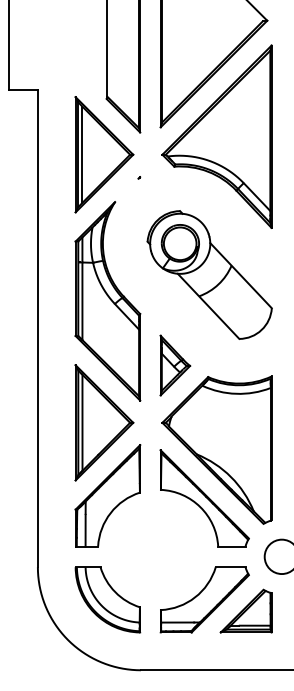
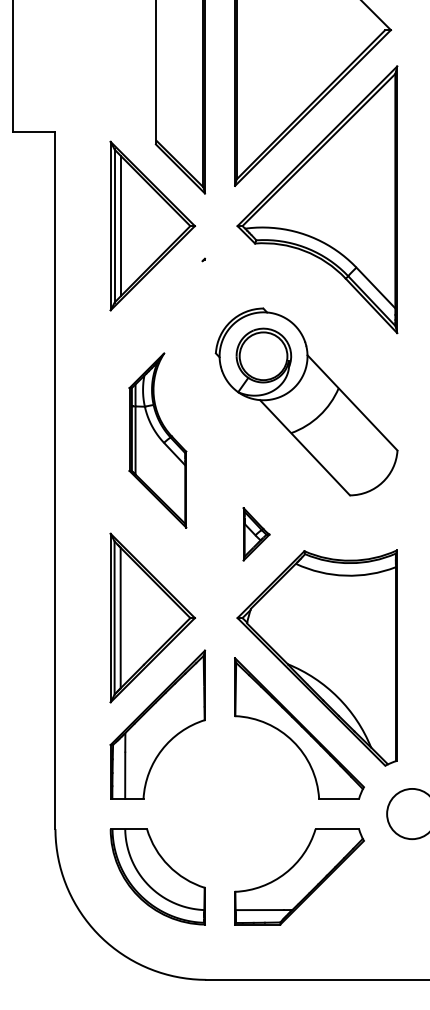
part: (107, 301) -> (157, 440), size x0.6
part: (175, 365) -> (256, 534), size x0.6
part: (245, 610) -> (359, 892), removed

